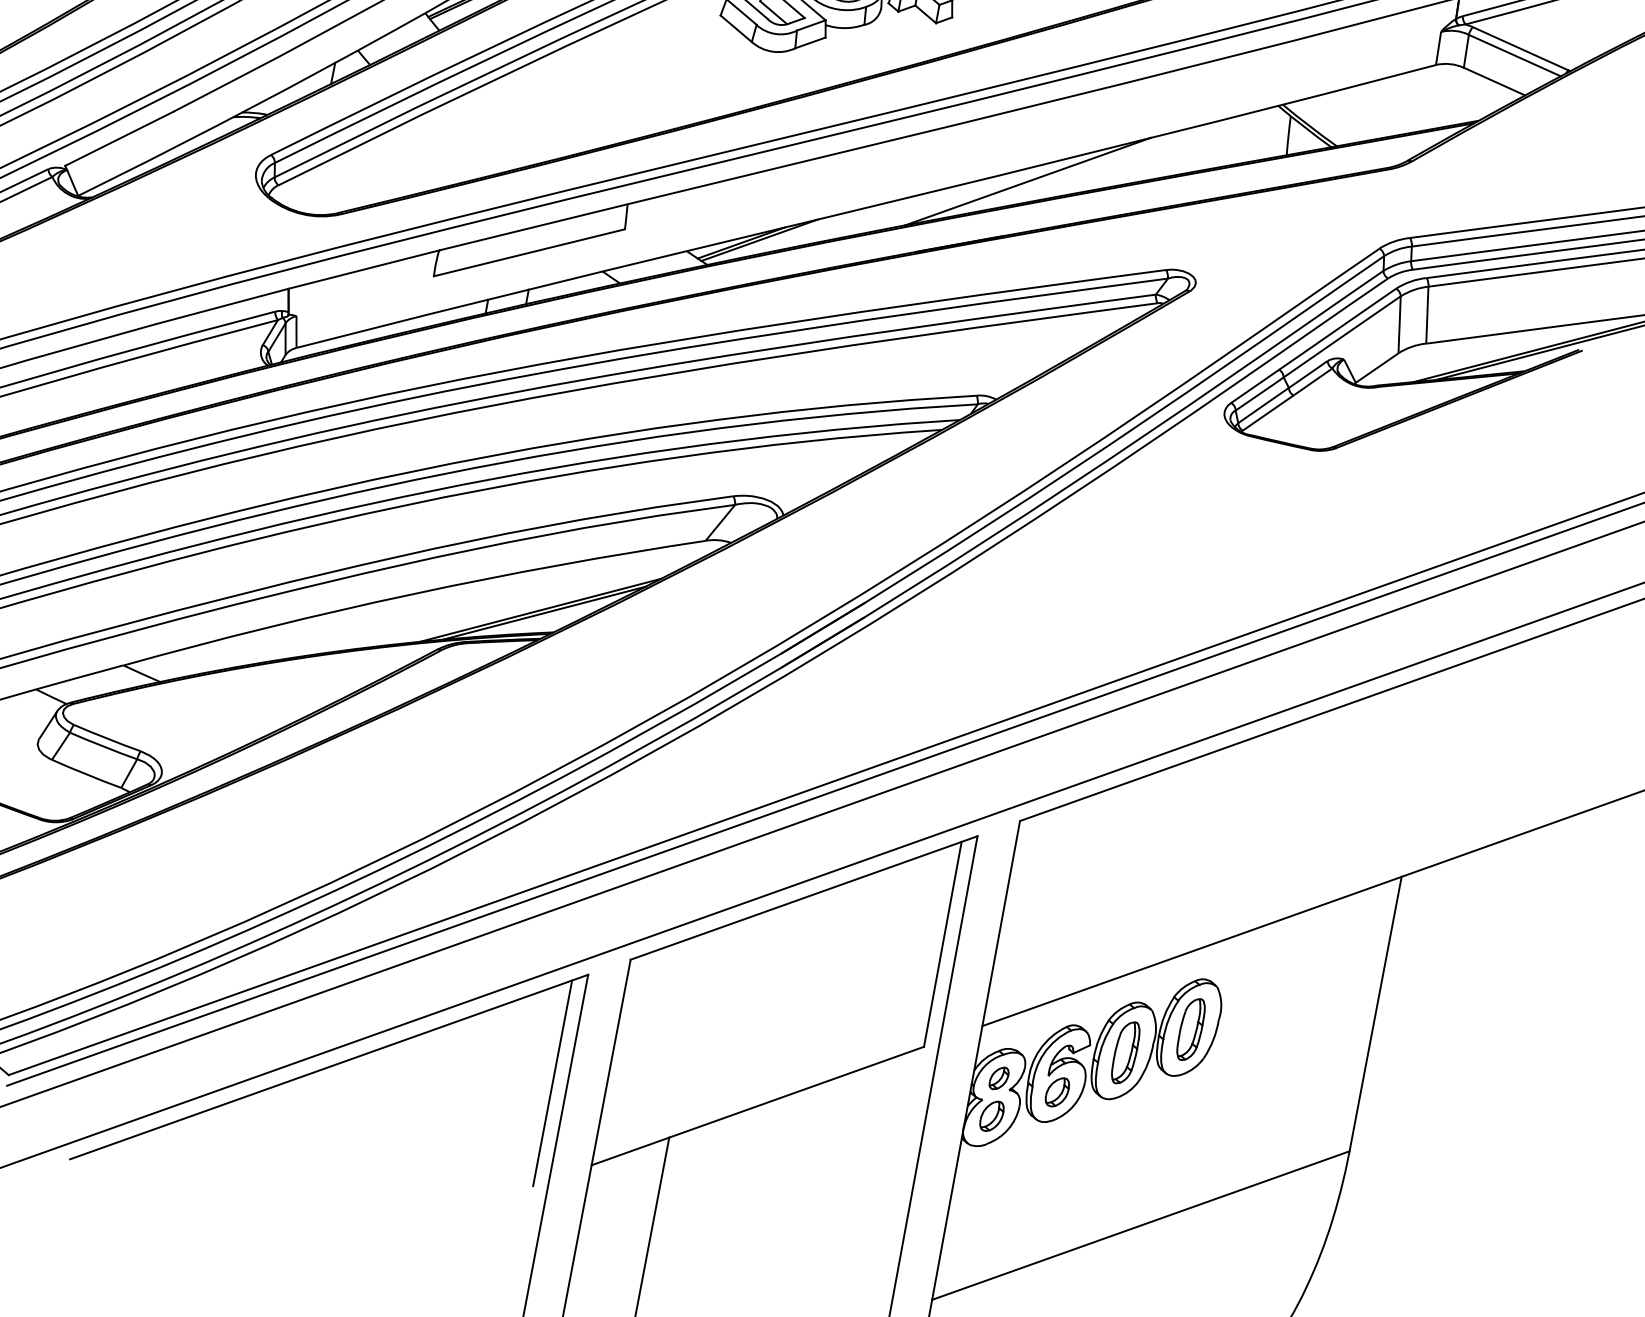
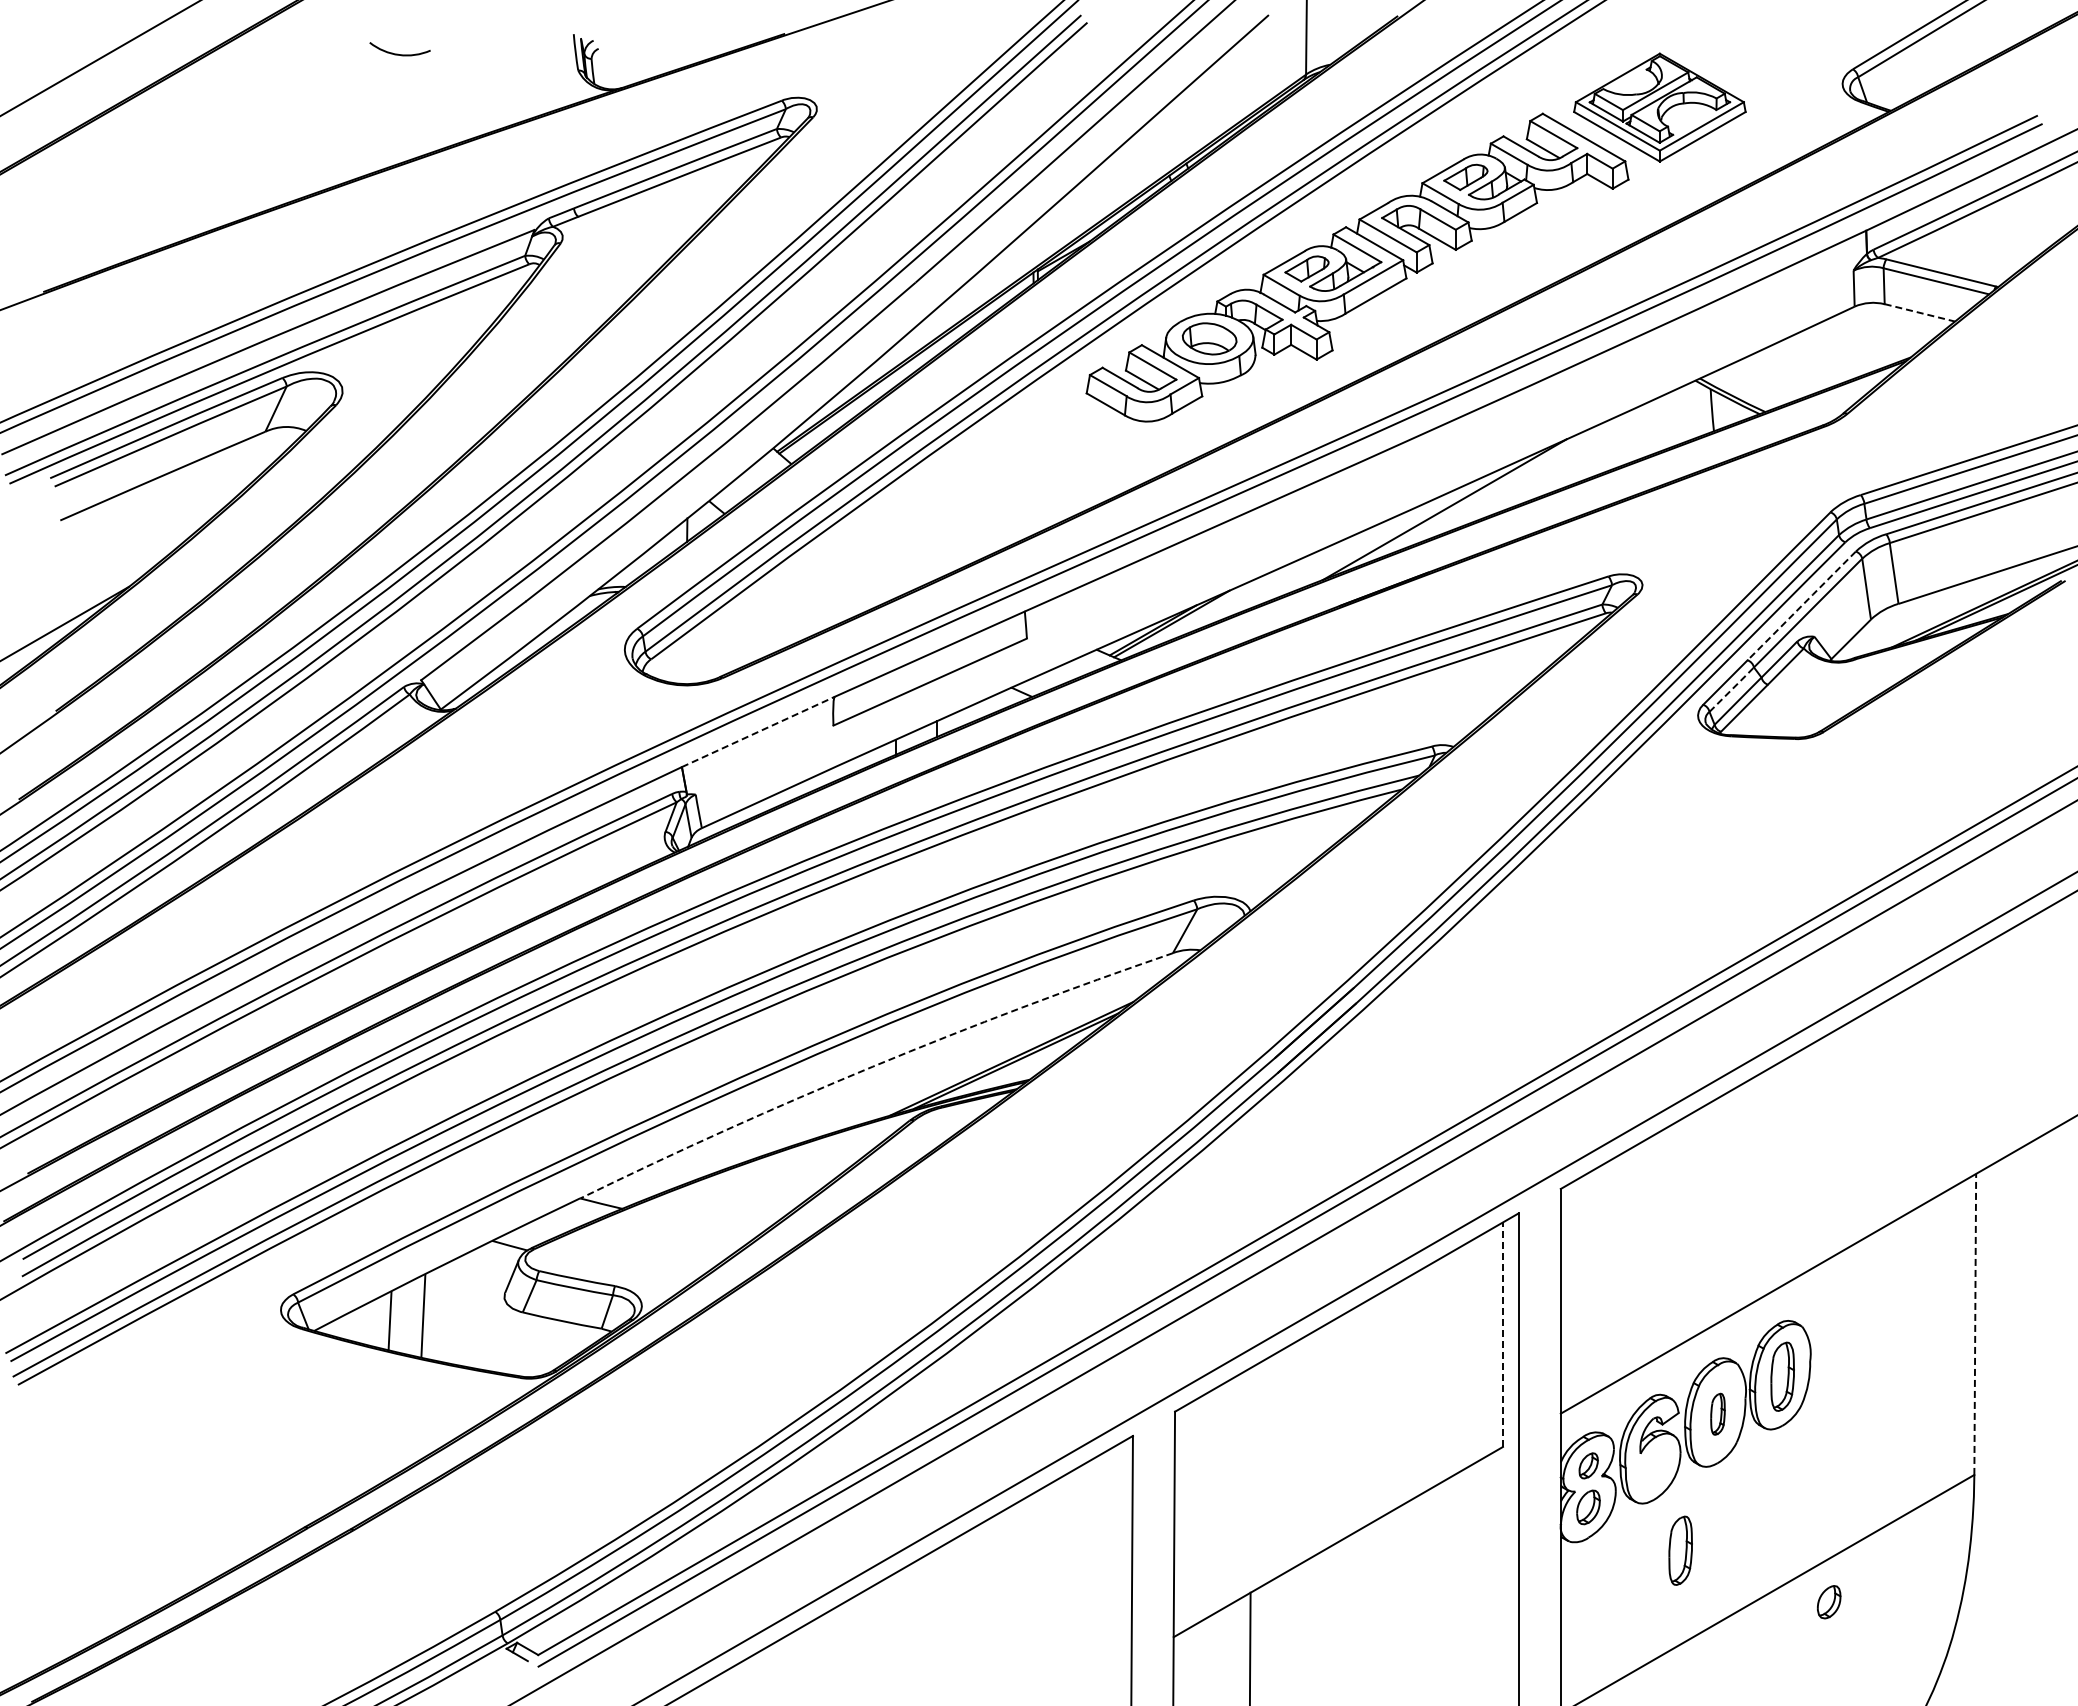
line: (1495, 81) -> (1920, 312), solid -> dashed
line: (364, 269) -> (758, 731), solid -> dashed
line: (1337, 329) -> (1801, 606), solid -> dashed
line: (1260, 393) -> (1732, 688), solid -> dashed
arc: (412, 593) -> (872, 1066), solid -> dashed
line: (942, 944) -> (1502, 1334), solid -> dashed
line: (1375, 1014) -> (1975, 1324), solid -> dashed
part: (1125, 1053) -> (1717, 1414), size x0.6
line: (552, 1082) -> (1116, 1557), removed
part: (1057, 1092) -> (1829, 1602), moved
part: (1068, 1171) -> (1680, 1550), added

